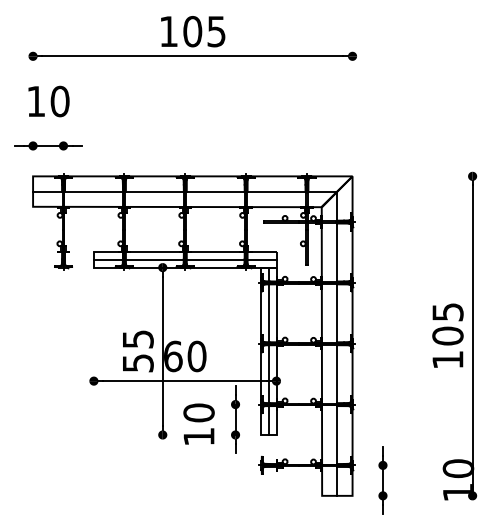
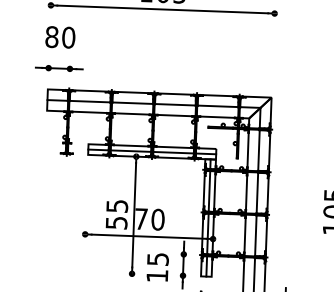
text: (36, 101) -> (52, 37), 10 -> 80
text: (173, 356) -> (141, 219), 60 -> 70
text: (198, 412) -> (157, 259), 10 -> 15

